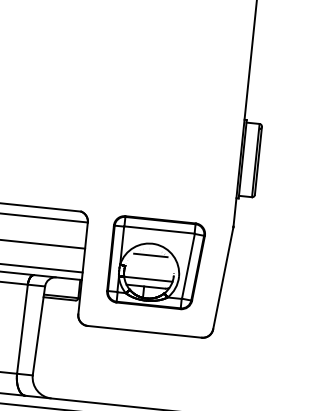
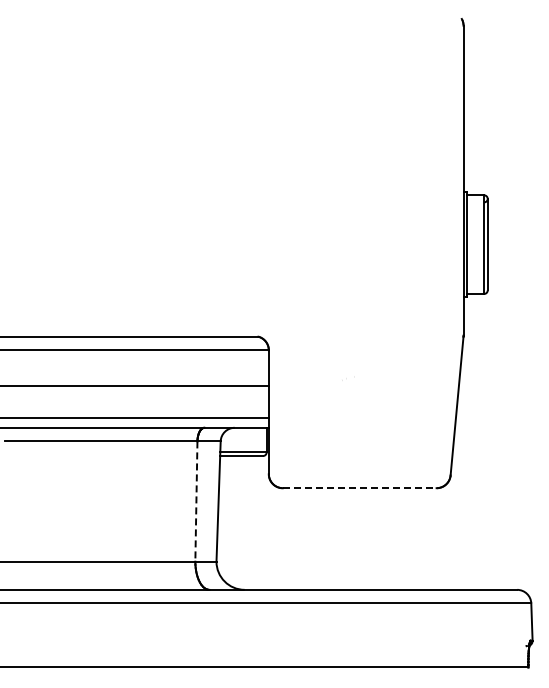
part: (156, 262) -> (365, 394), removed
line: (22, 329) -> (196, 502), solid -> dashed
line: (144, 332) -> (359, 488), solid -> dashed

